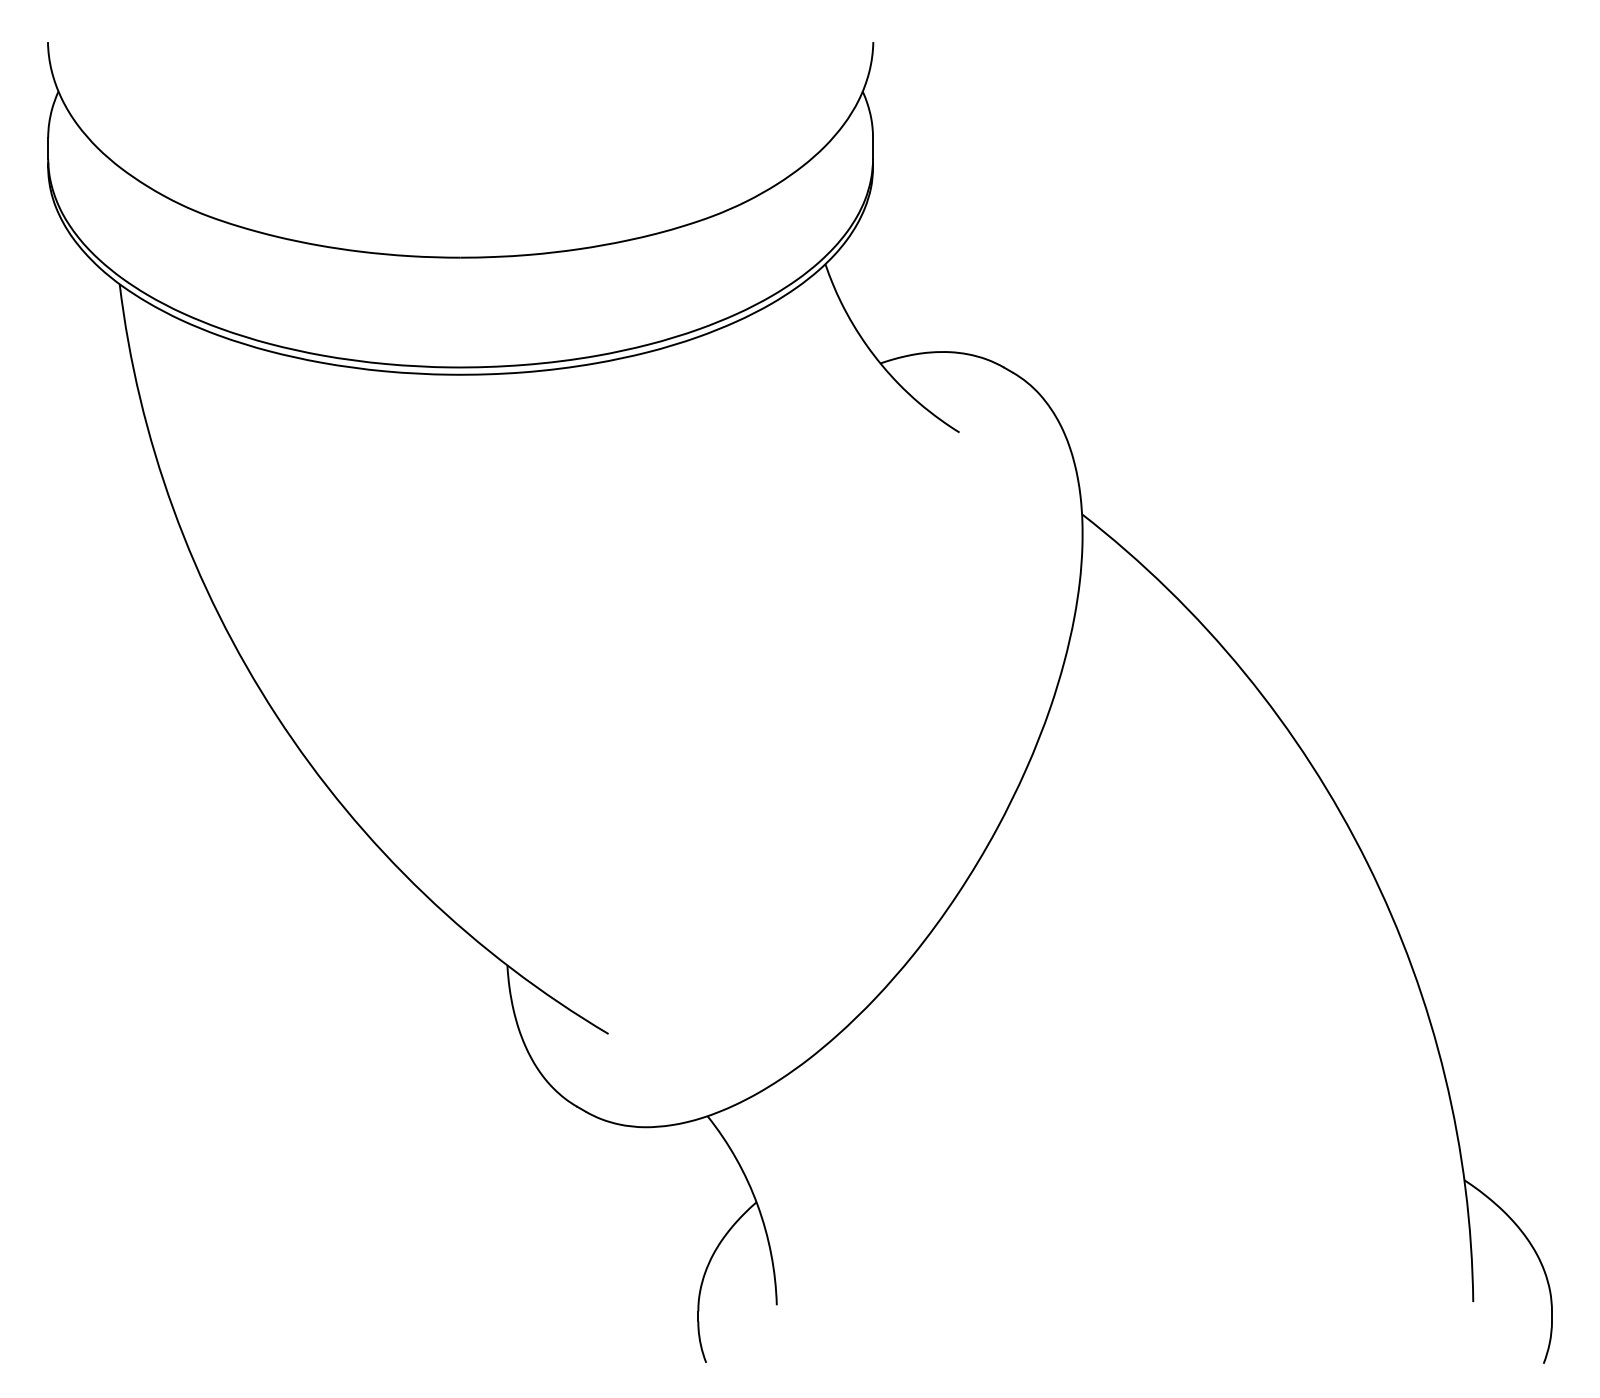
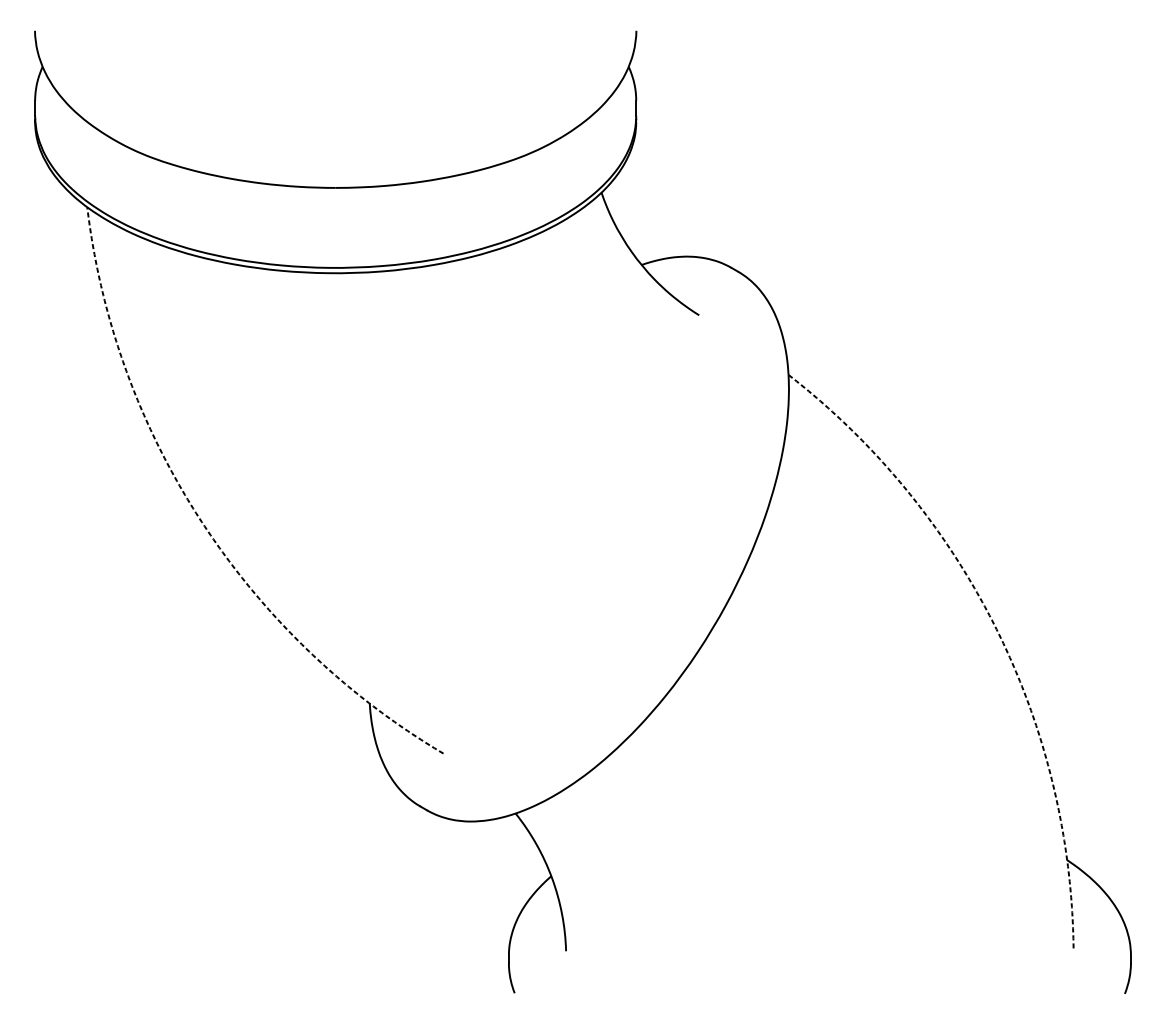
line: (276, 716) -> (201, 522), solid -> dashed
line: (1367, 863) -> (996, 629), solid -> dashed

